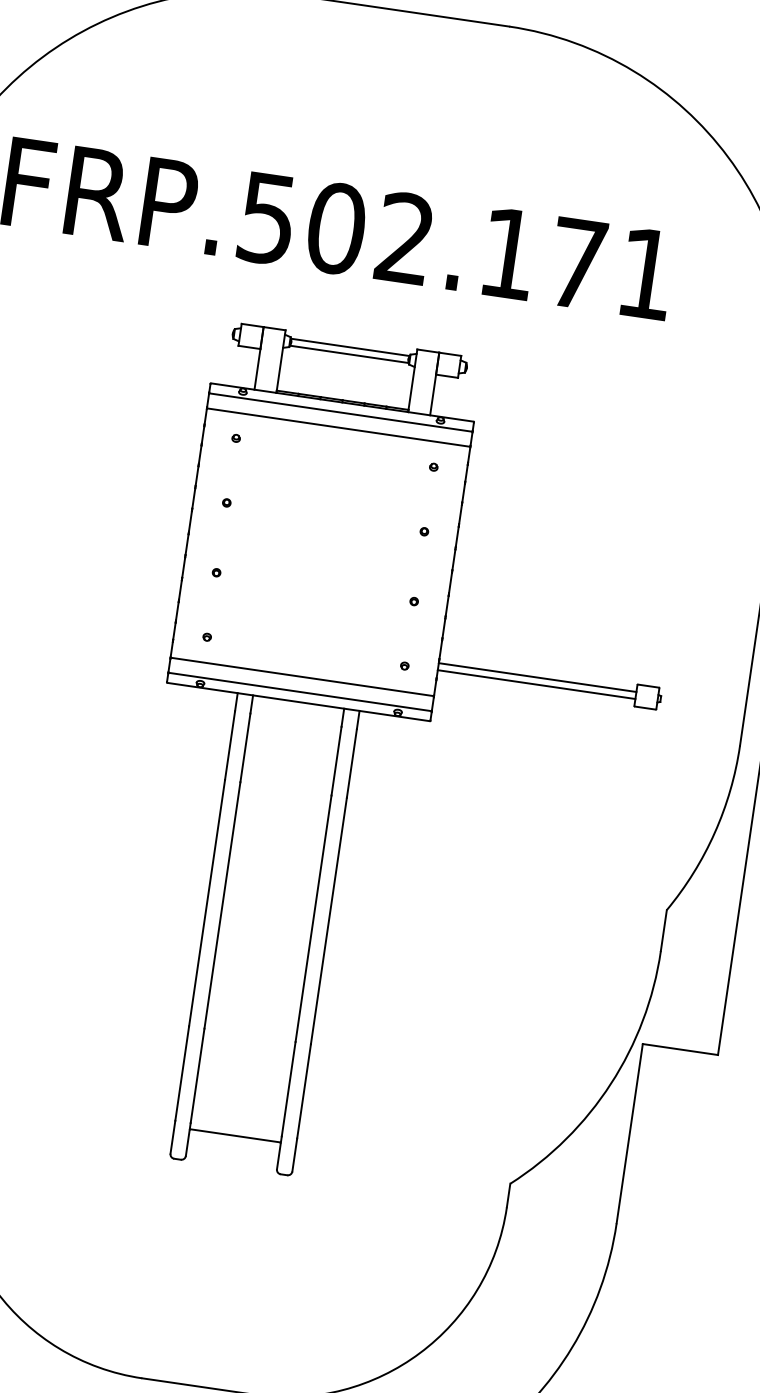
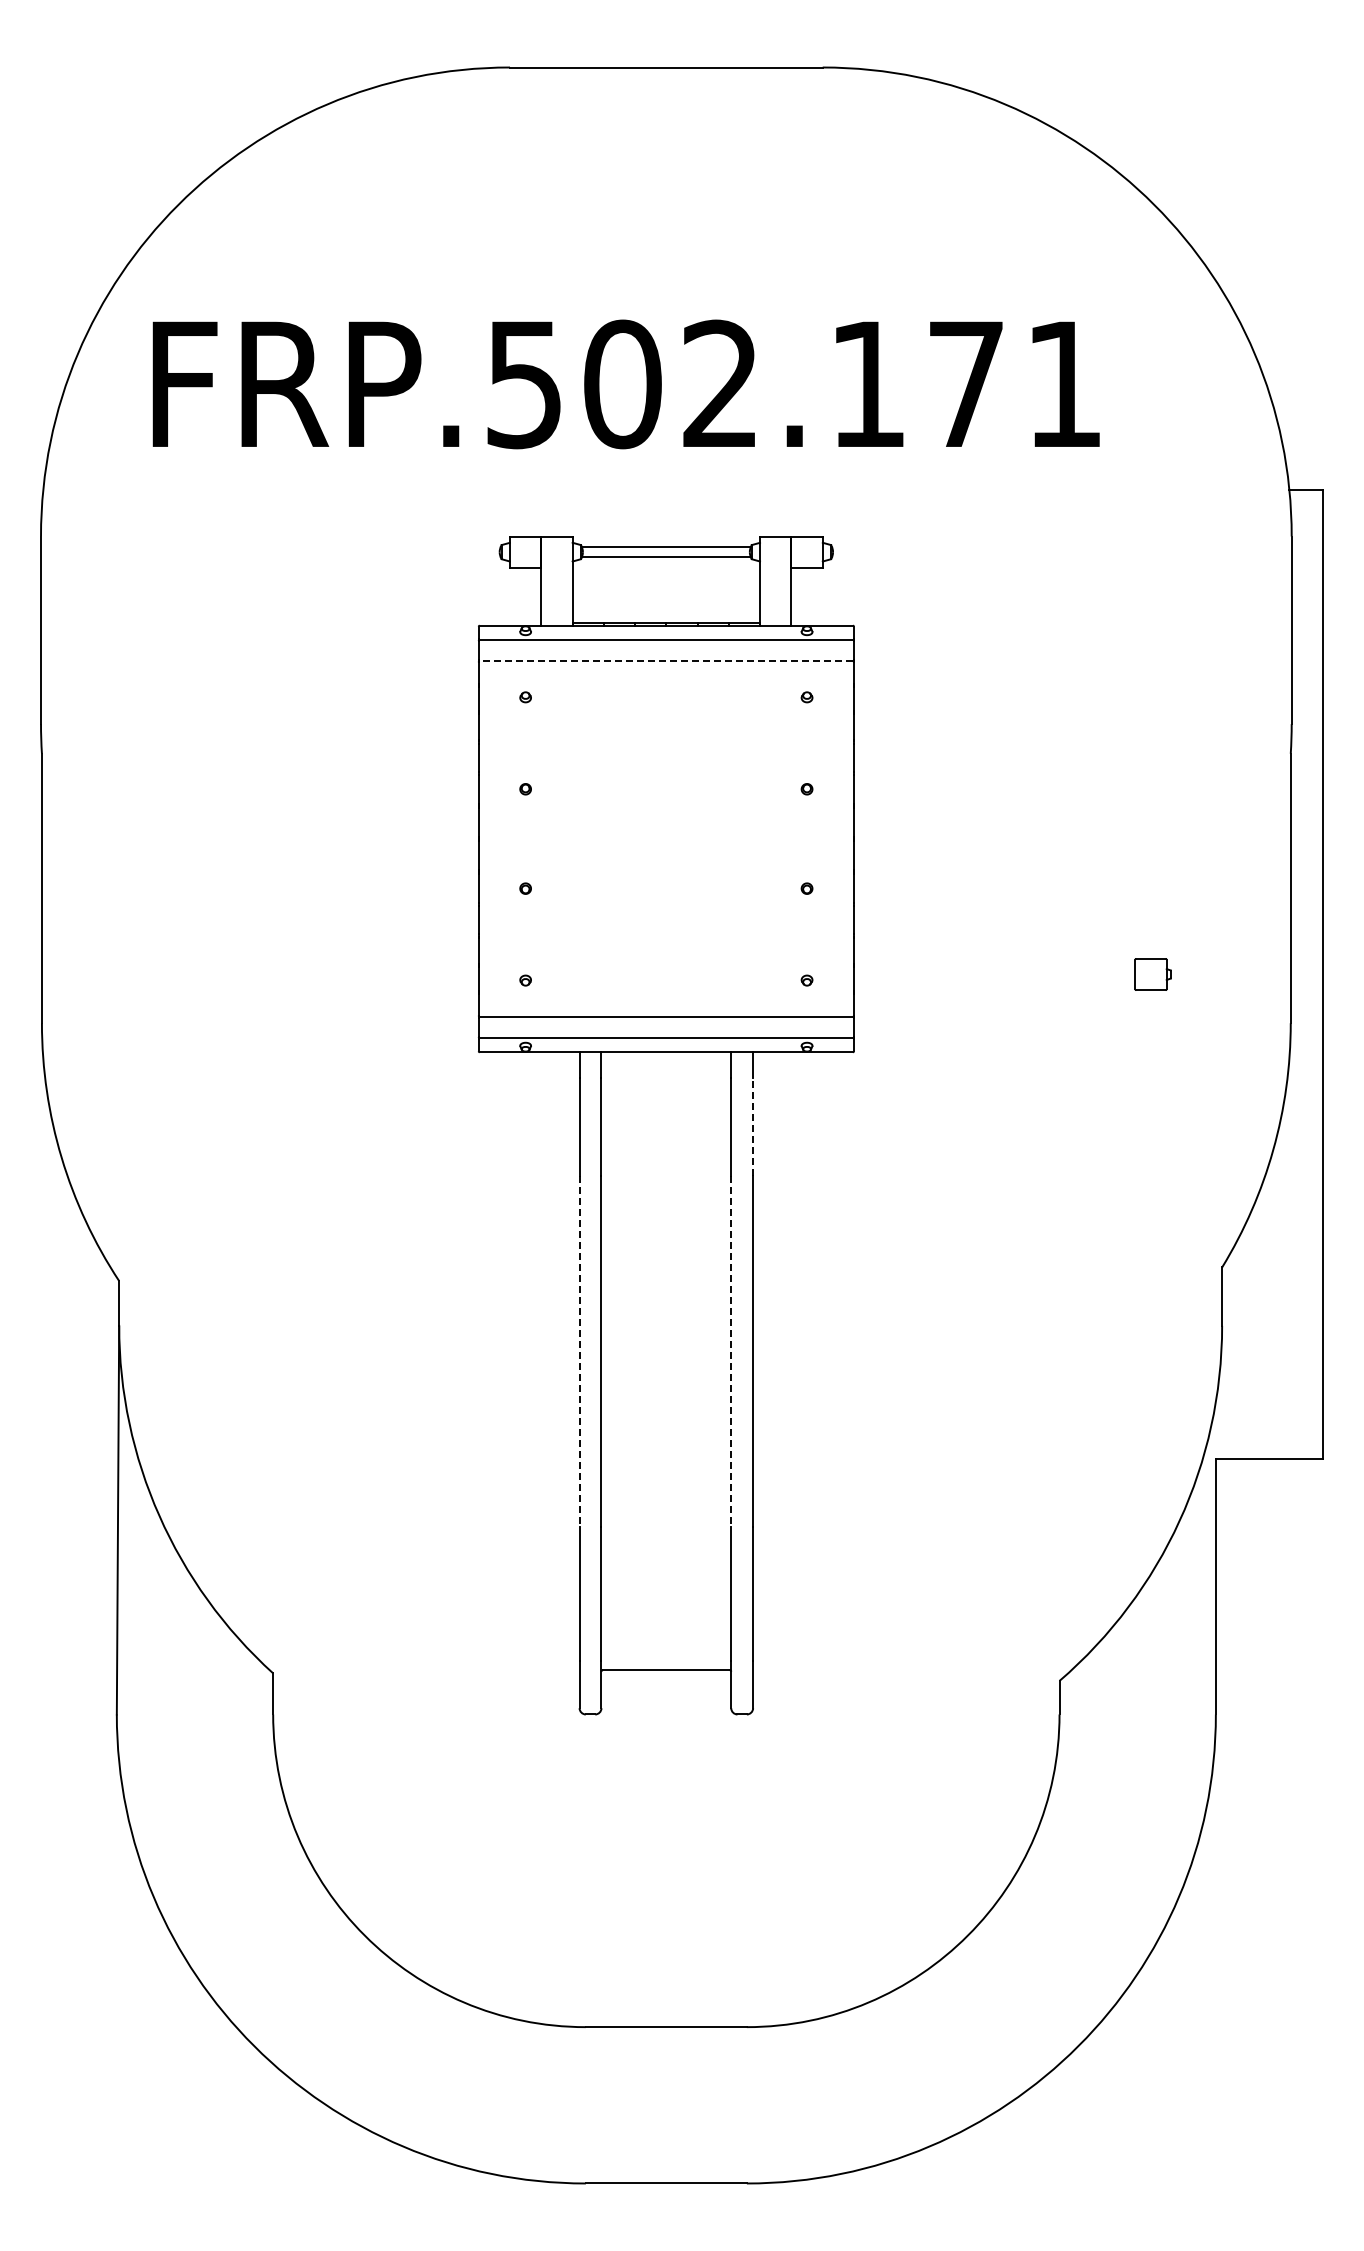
line: (338, 427) -> (666, 661), solid -> dashed
line: (537, 677) -> (994, 969), removed
line: (536, 684) -> (994, 979), removed
line: (352, 763) -> (753, 1127), solid -> dashed
line: (207, 903) -> (579, 1351), solid -> dashed
line: (313, 918) -> (731, 1351), solid -> dashed

